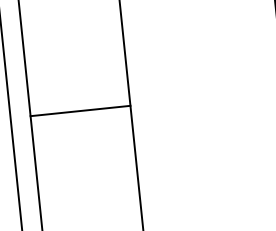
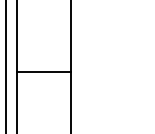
line: (79, 110) -> (43, 71), moved

